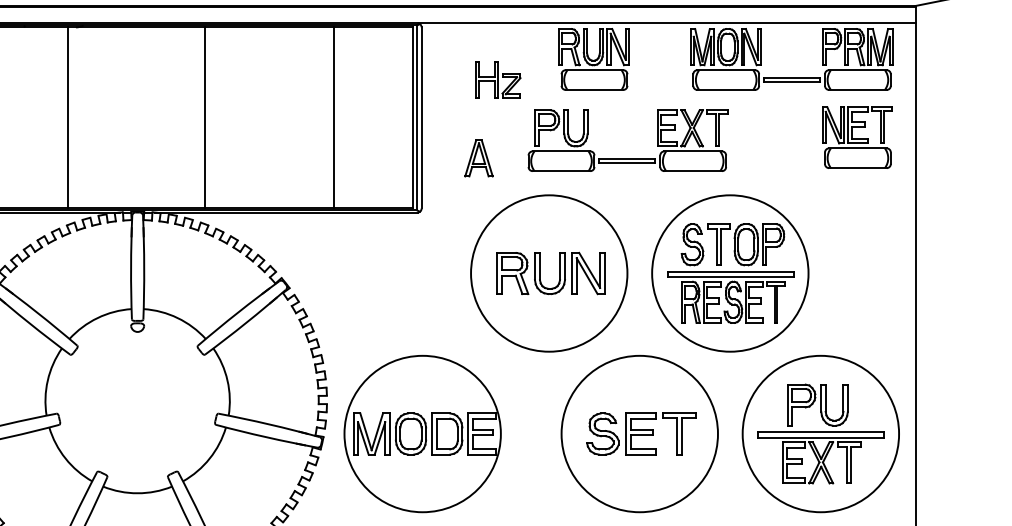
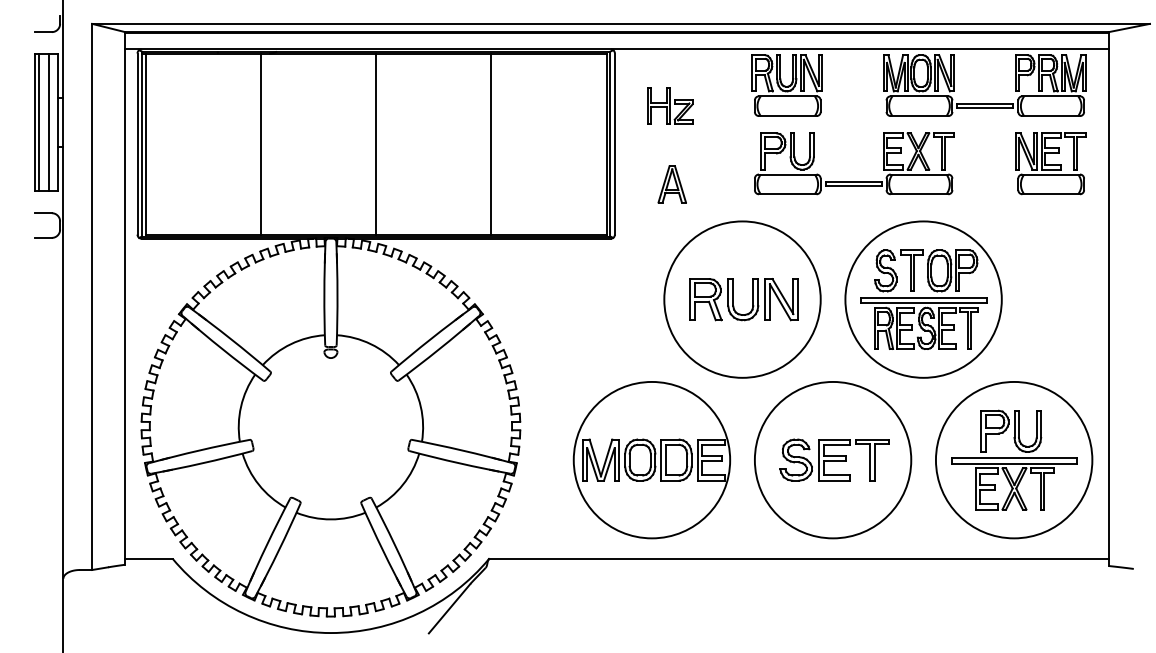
part: (498, 79) -> (670, 105), moved
line: (205, 117) -> (376, 143), moved
line: (334, 117) -> (491, 143), moved
part: (628, 158) -> (854, 181), moved
part: (422, 434) -> (651, 460), moved

